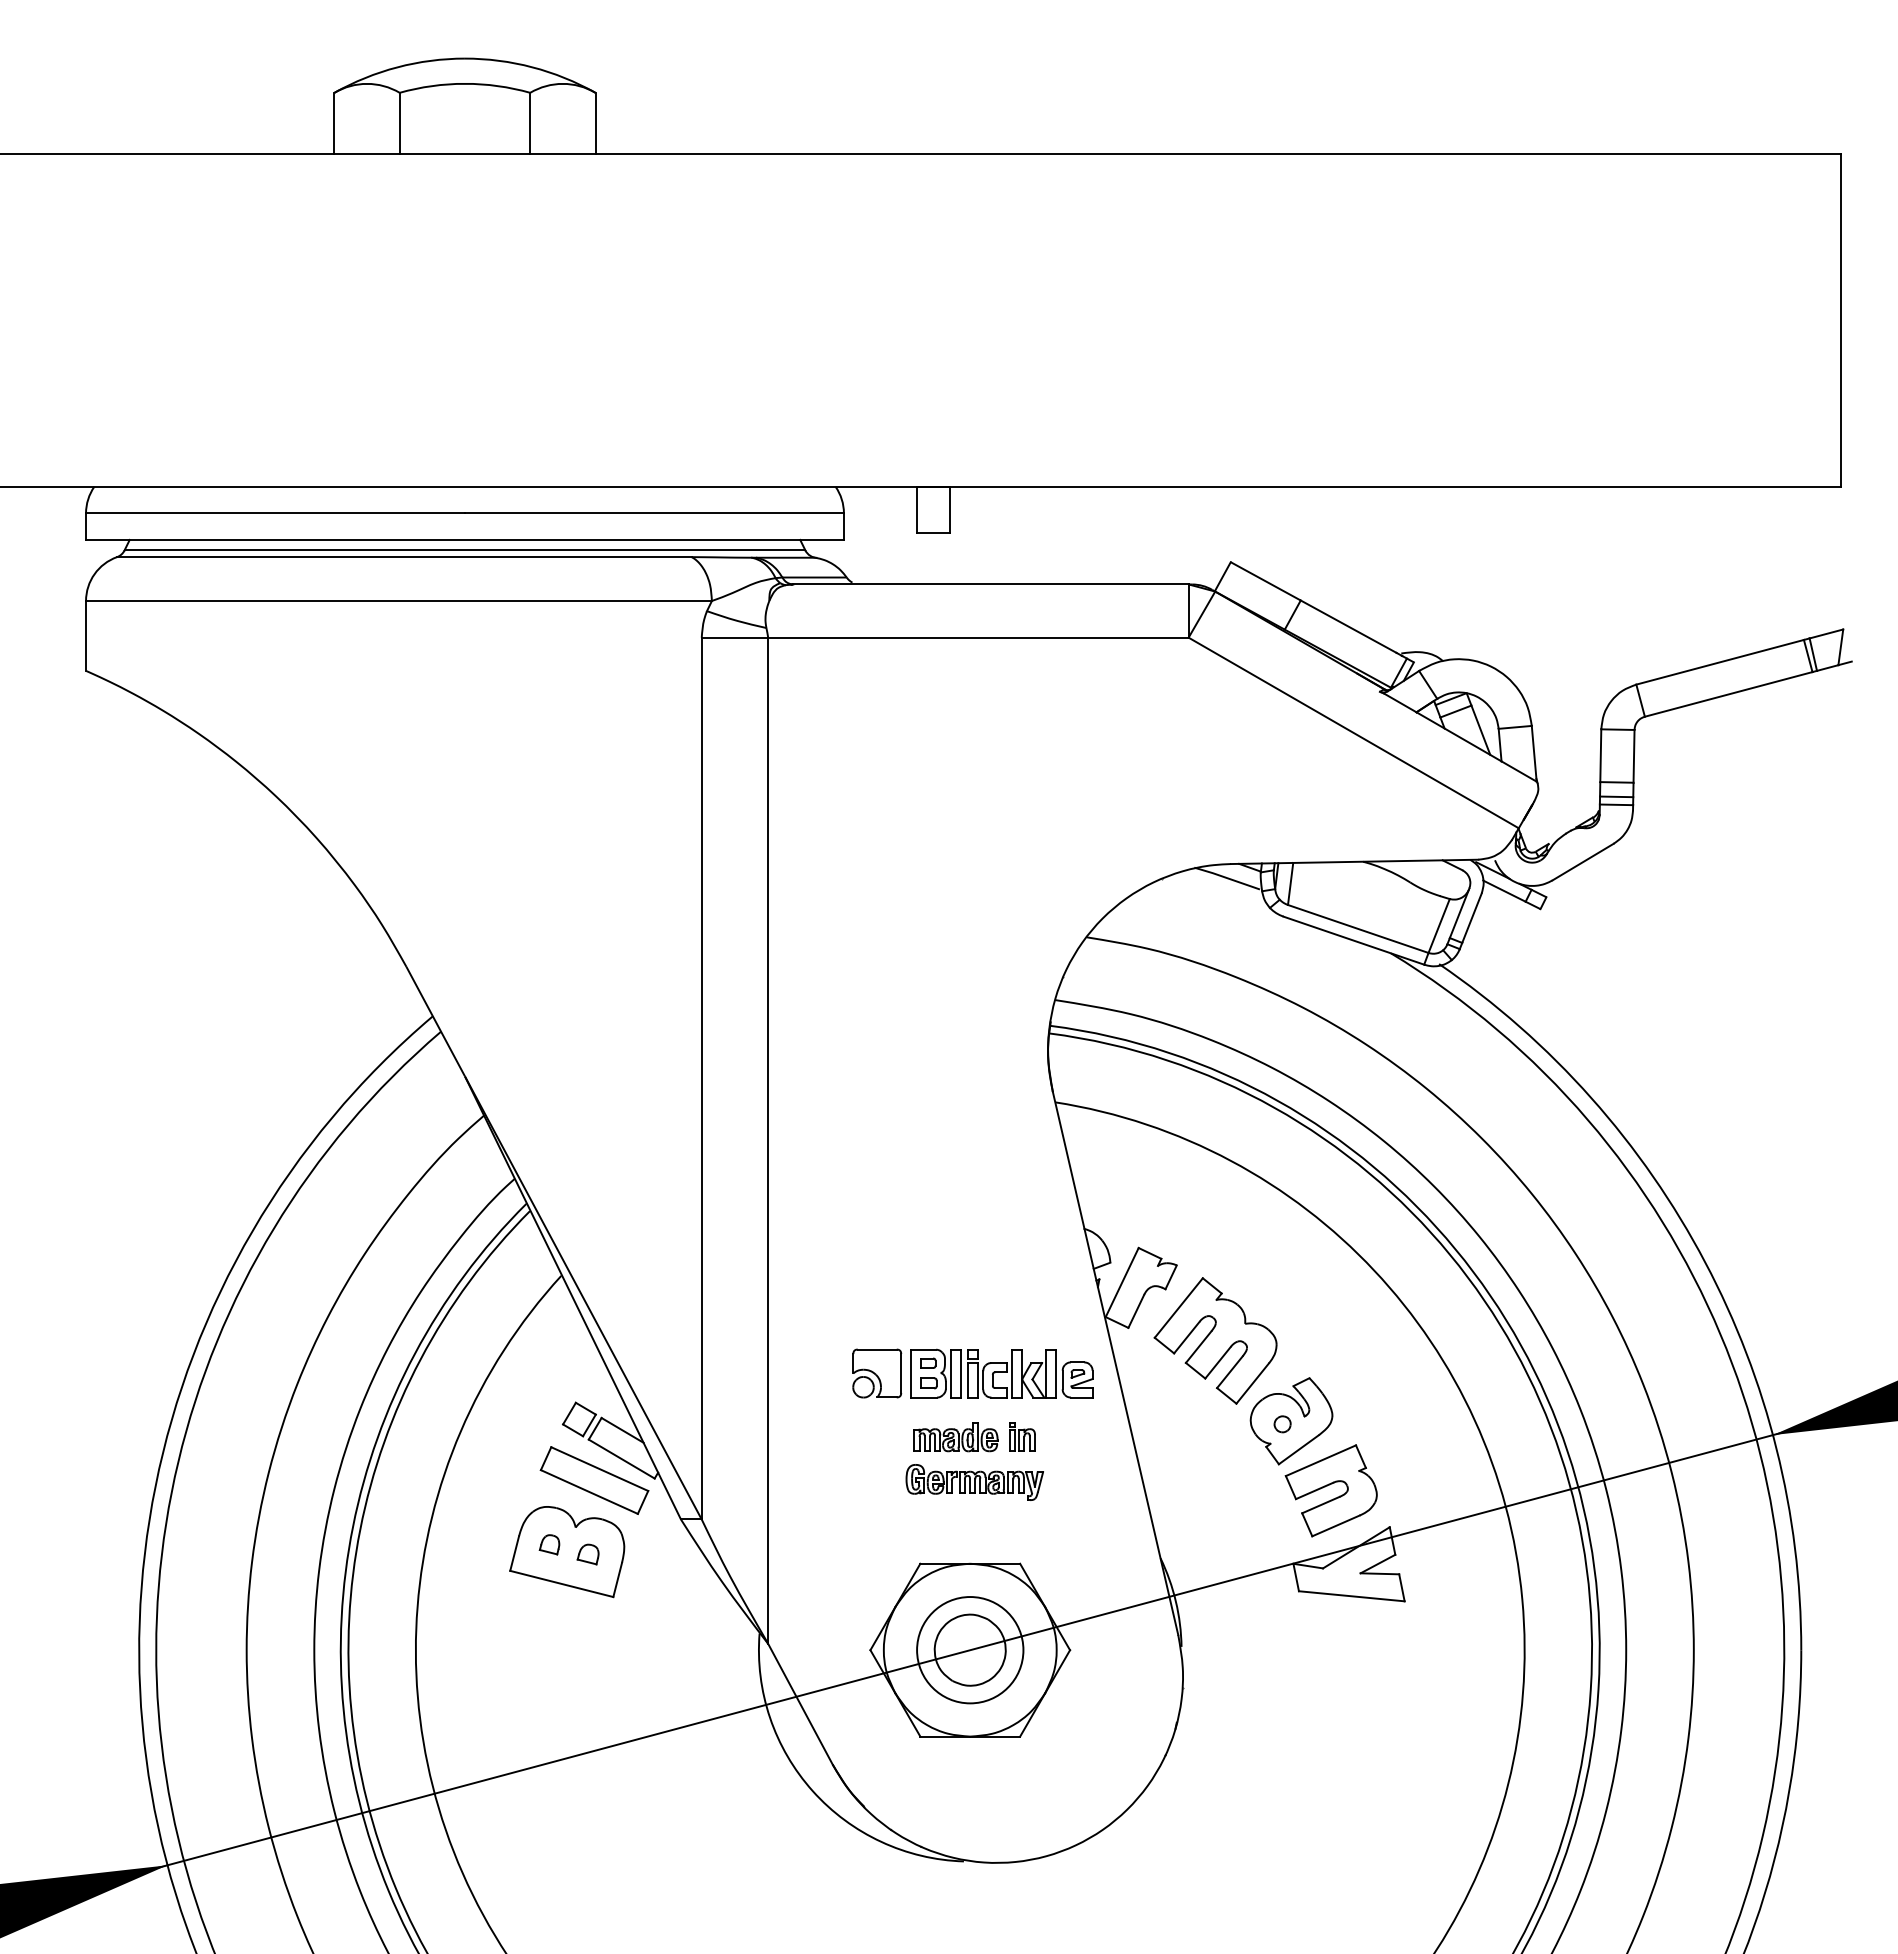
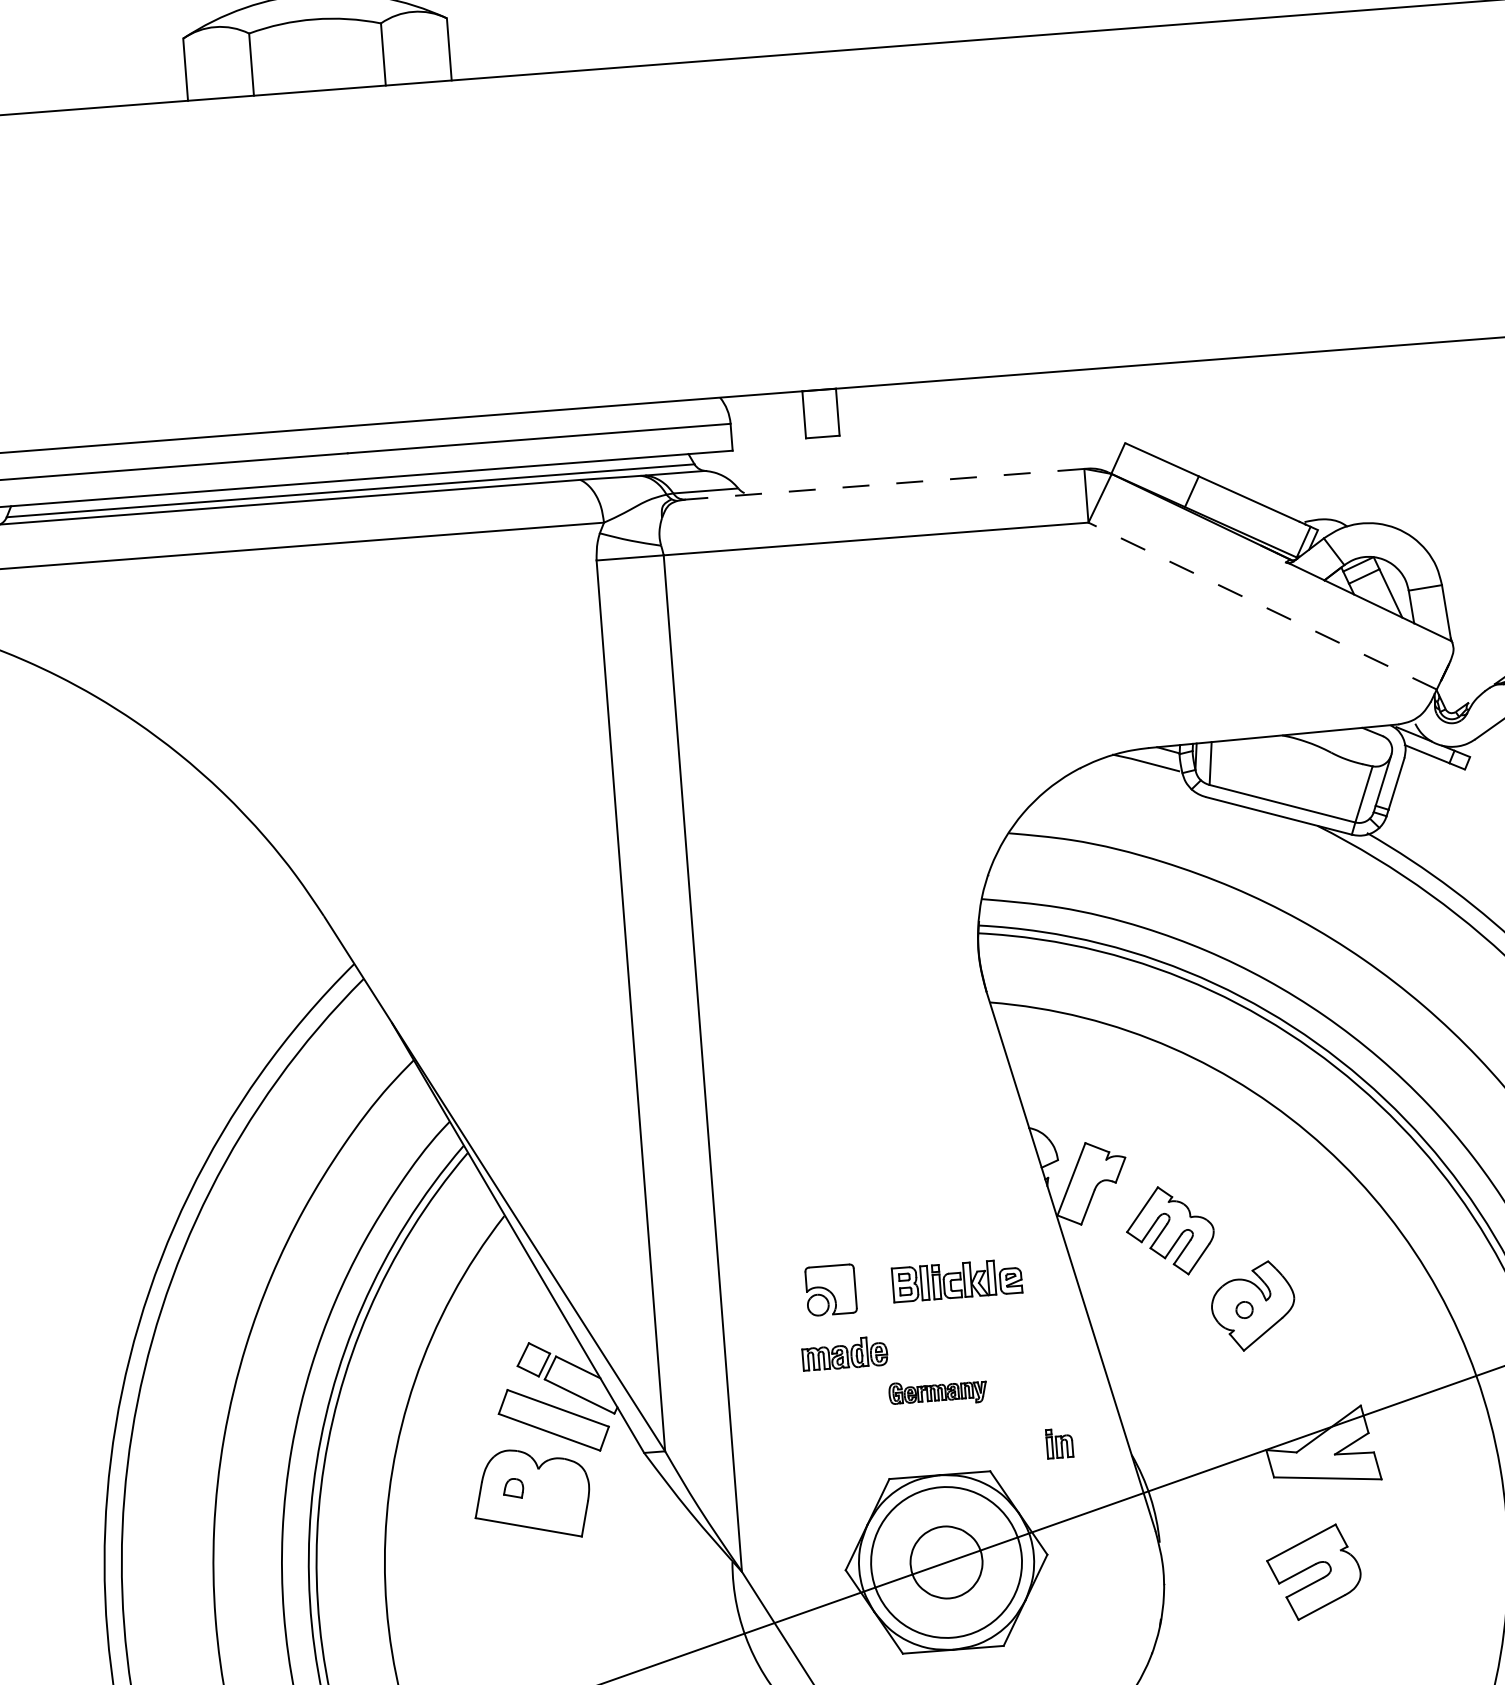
line: (991, 584) -> (885, 484), solid -> dashed
line: (1353, 732) -> (1262, 605), solid -> dashed
part: (1215, 1340) -> (1170, 1230), size x0.7
part: (1001, 1373) -> (956, 1280), size x0.7
part: (1022, 1436) -> (1059, 1443), moved
part: (955, 1437) -> (844, 1354), moved
part: (974, 1482) -> (937, 1392), size x0.7
part: (1330, 1490) -> (1313, 1572), moved
part: (587, 1554) -> (552, 1495), removed
circle: (970, 1650) -> (946, 1562), size x1.4

